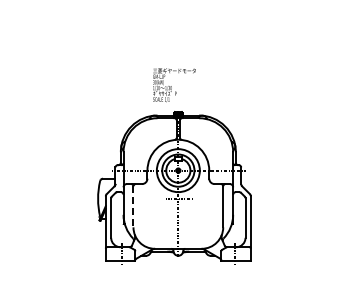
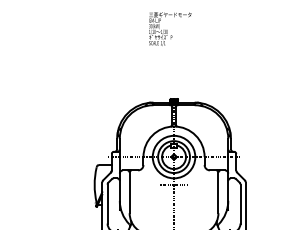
text: (174, 85) -> (170, 29), moved
line: (133, 206) -> (129, 192), dashed -> solid

